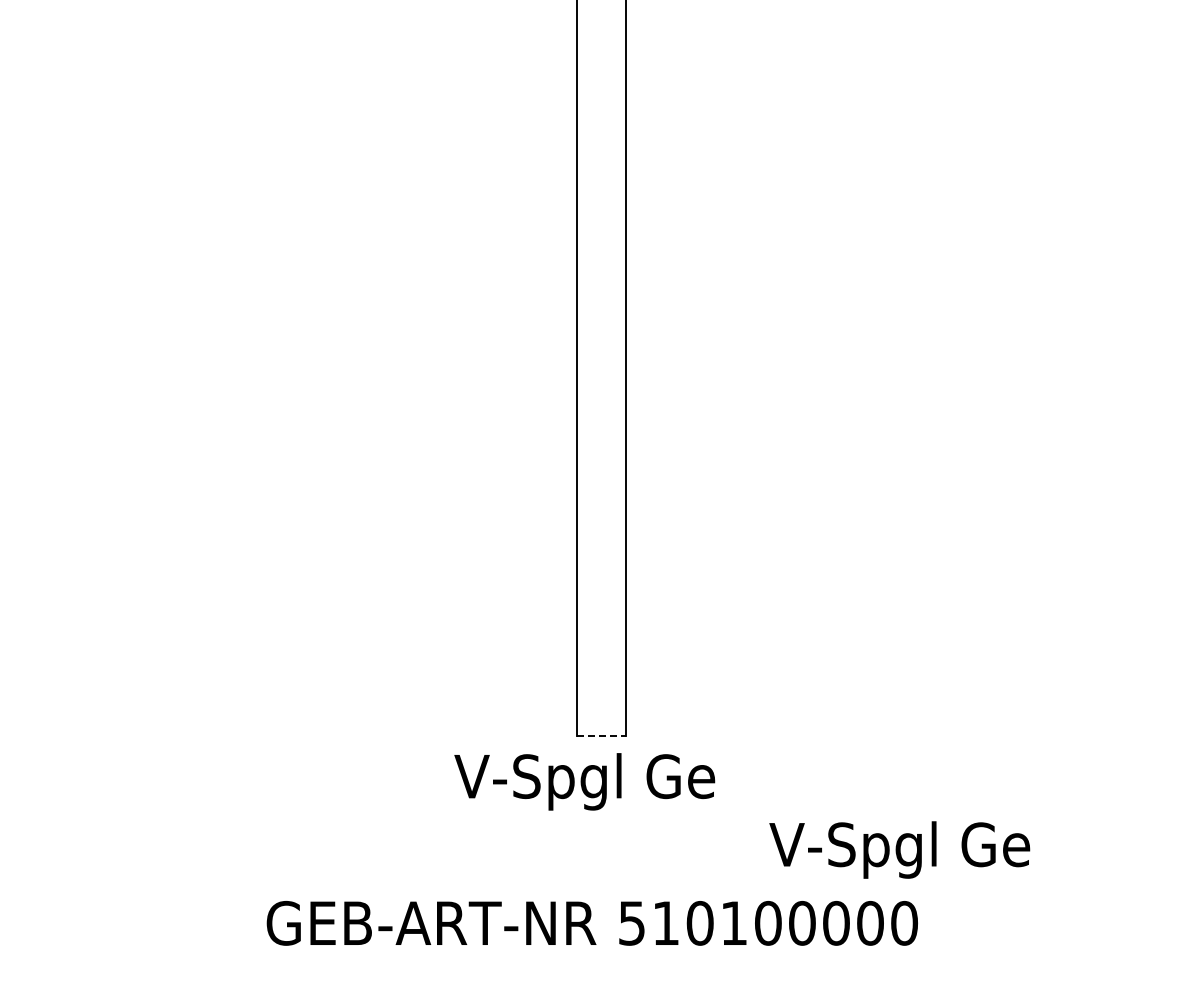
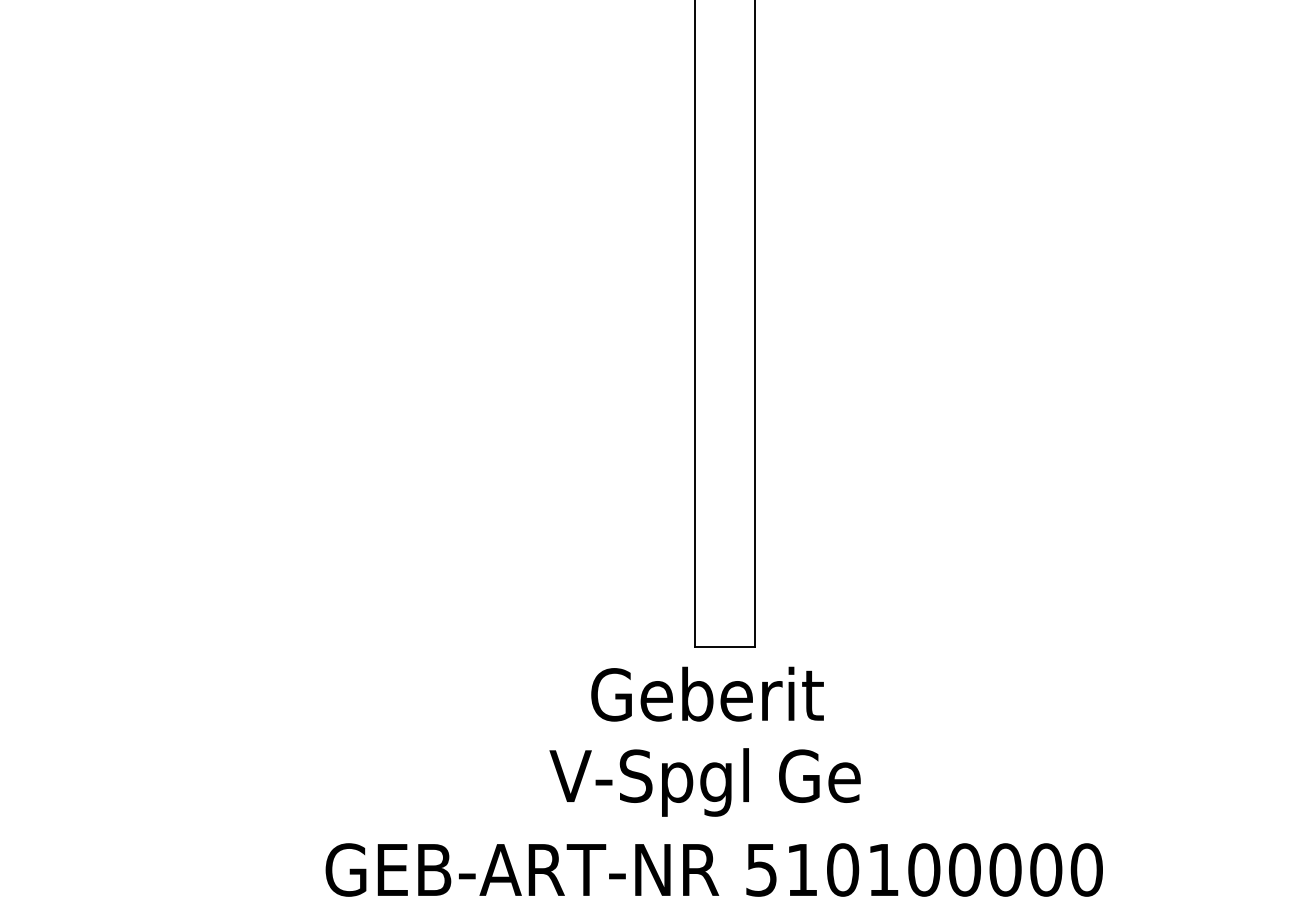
line: (601, 736) -> (725, 646), dashed -> solid
text: (584, 781) -> (704, 700), V-Spgl Ge -> Geberit
text: (899, 849) -> (704, 781), moved

